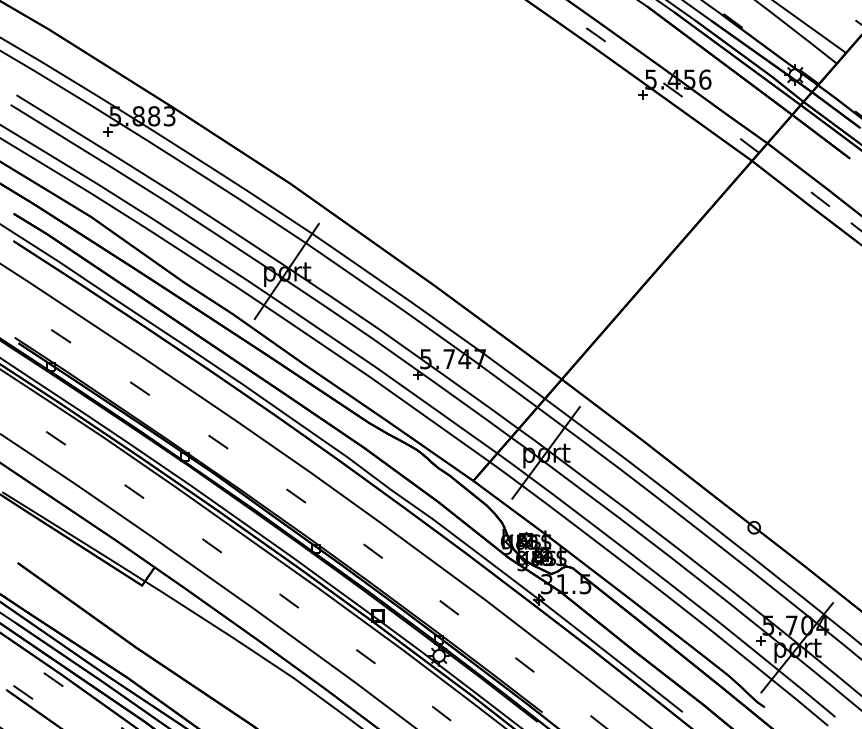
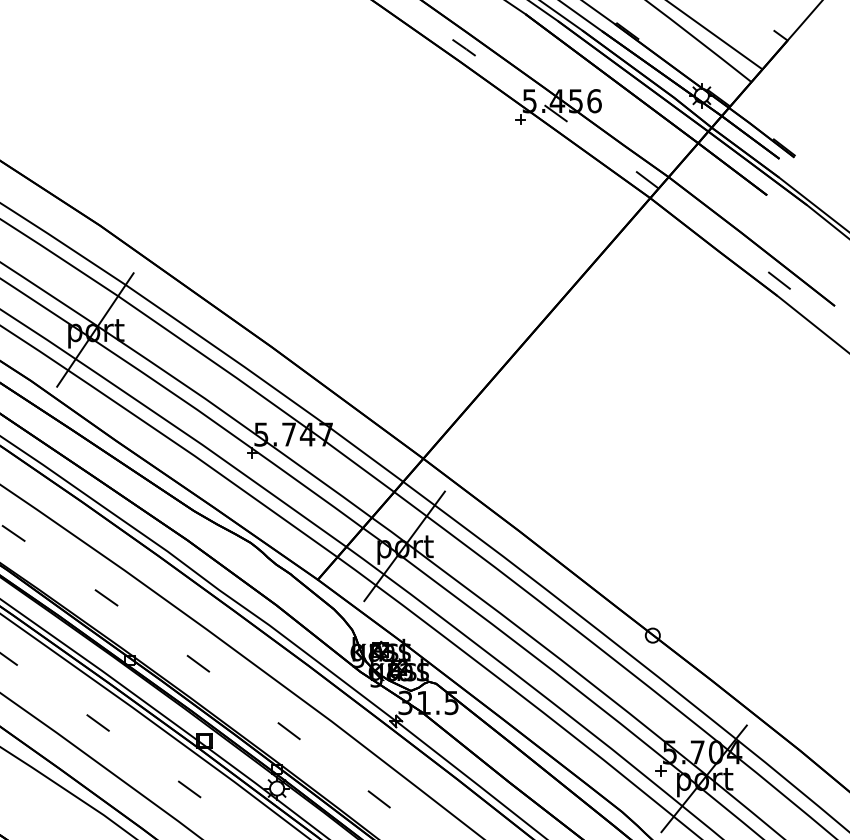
line: (820, 199) -> (731, 244), removed

